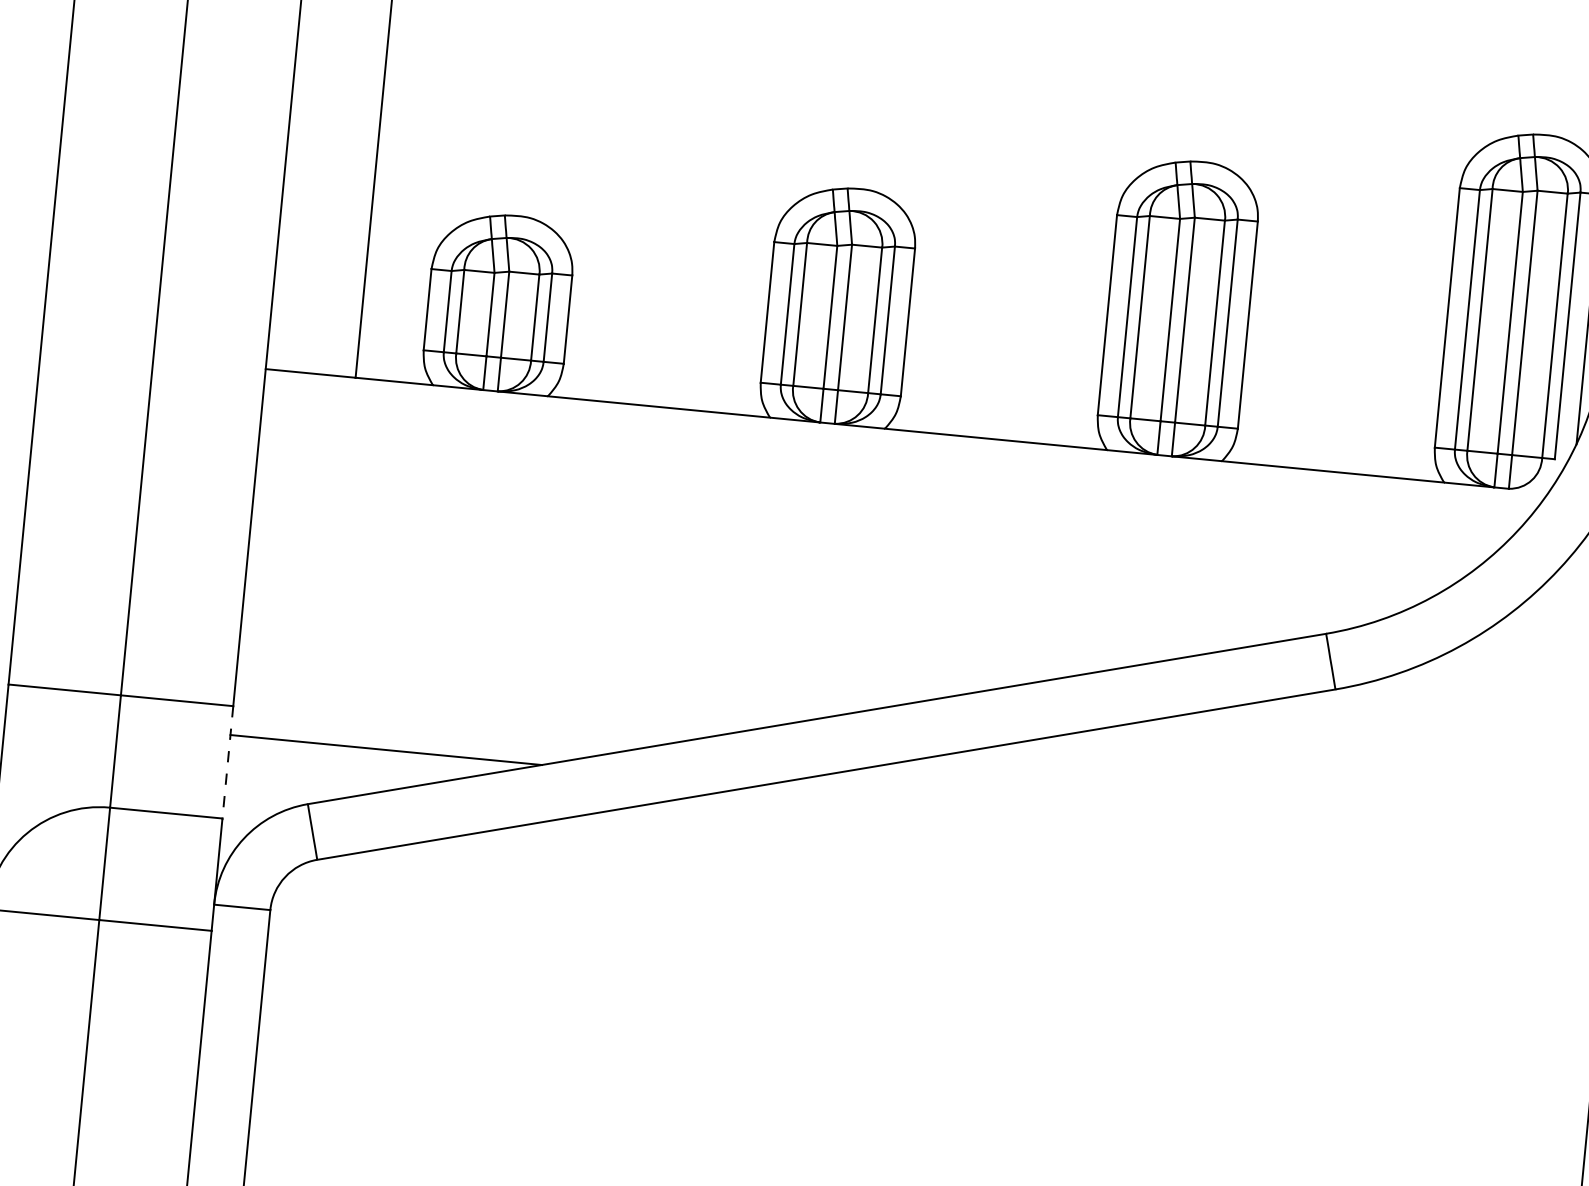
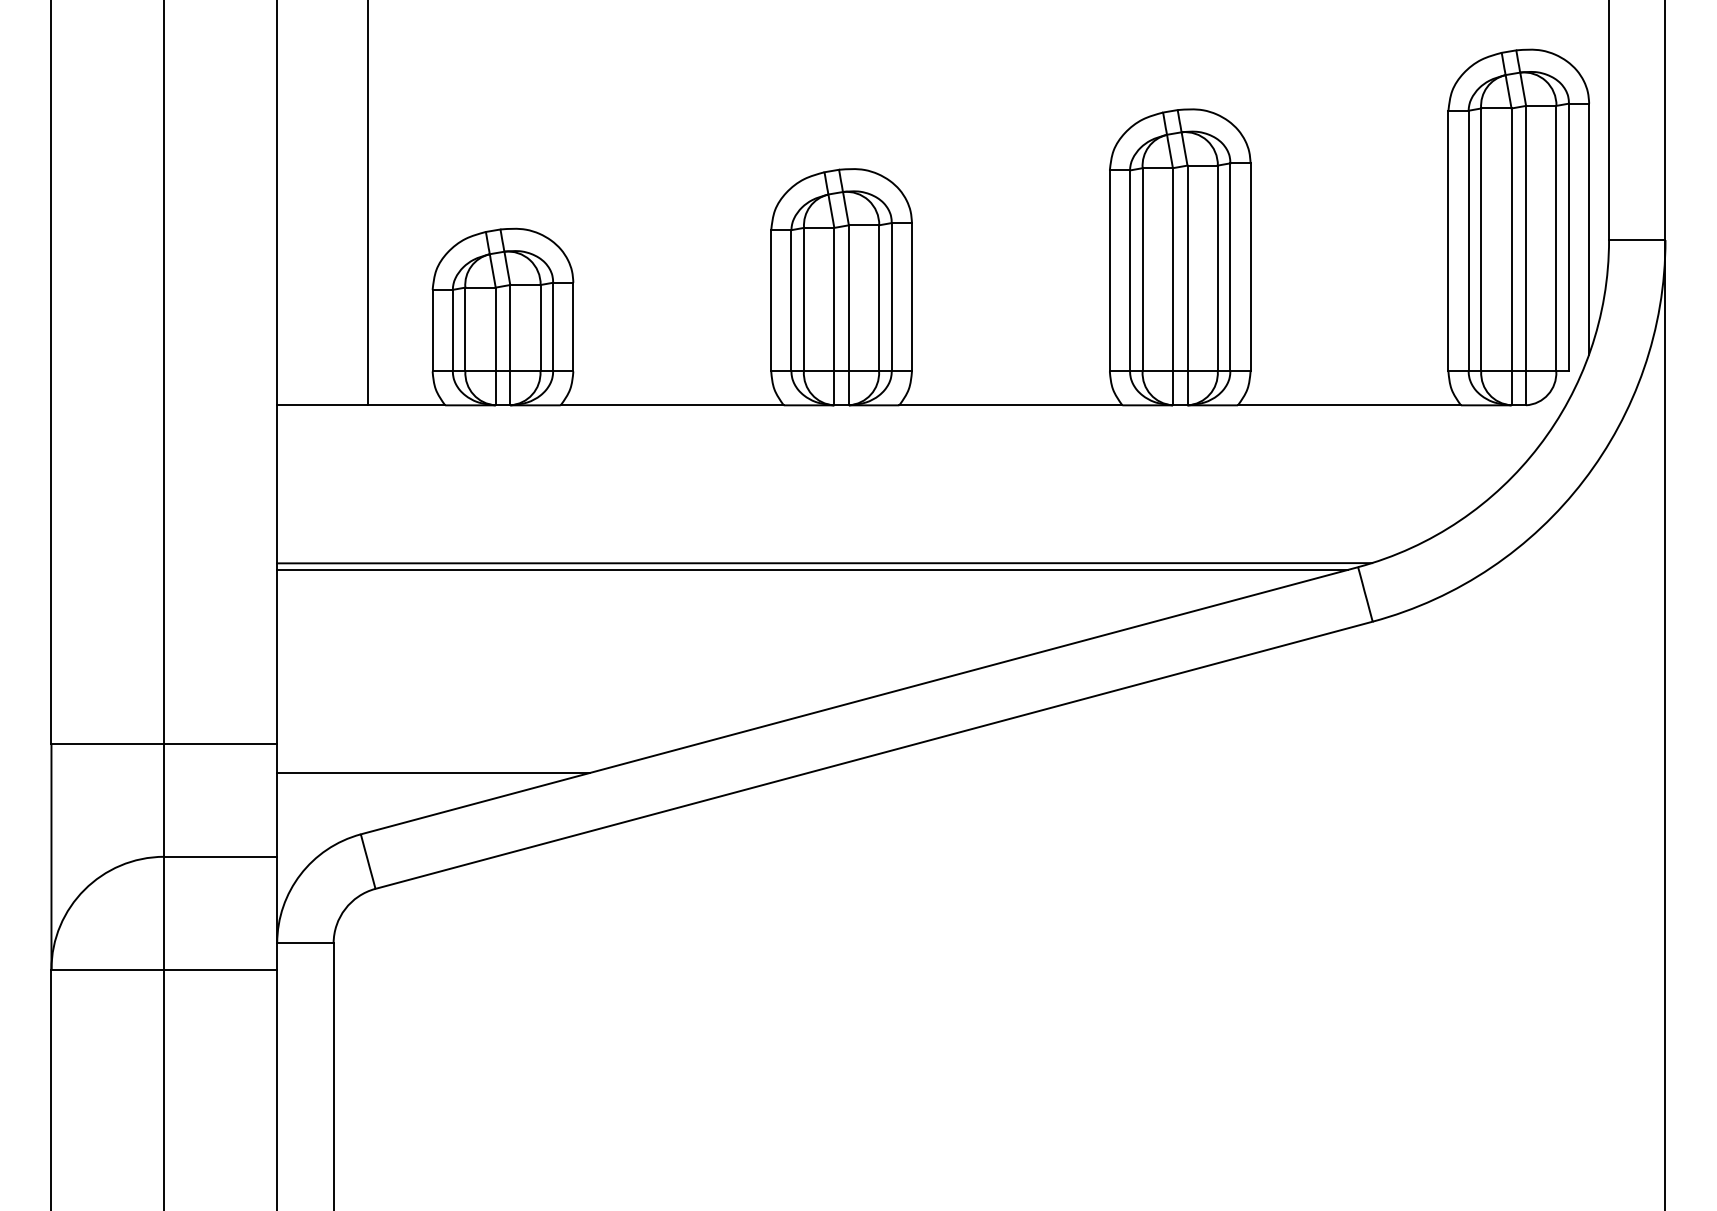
line: (795, 578) -> (824, 563), added
line: (782, 583) -> (812, 569), added
line: (228, 762) -> (277, 800), dashed -> solid

